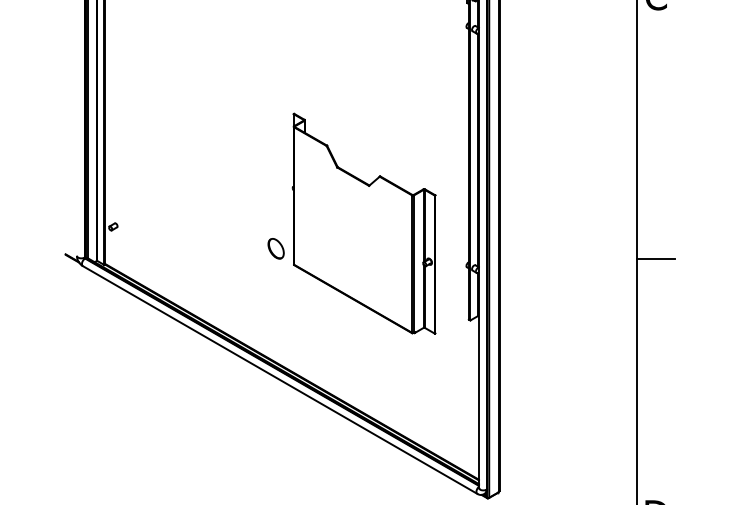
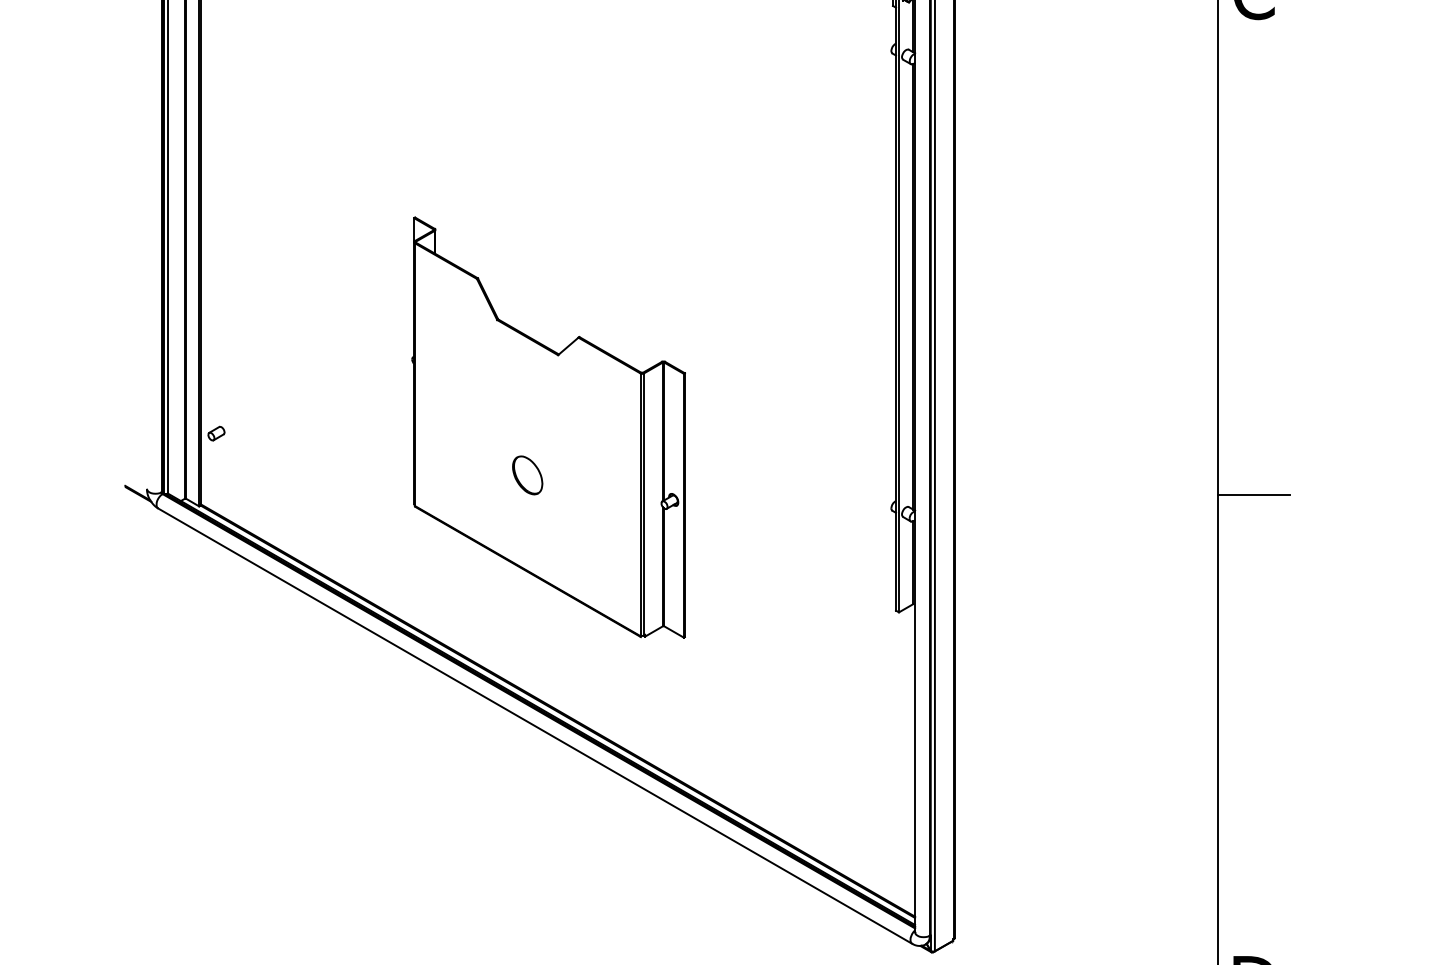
part: (363, 223) -> (547, 427), moved

